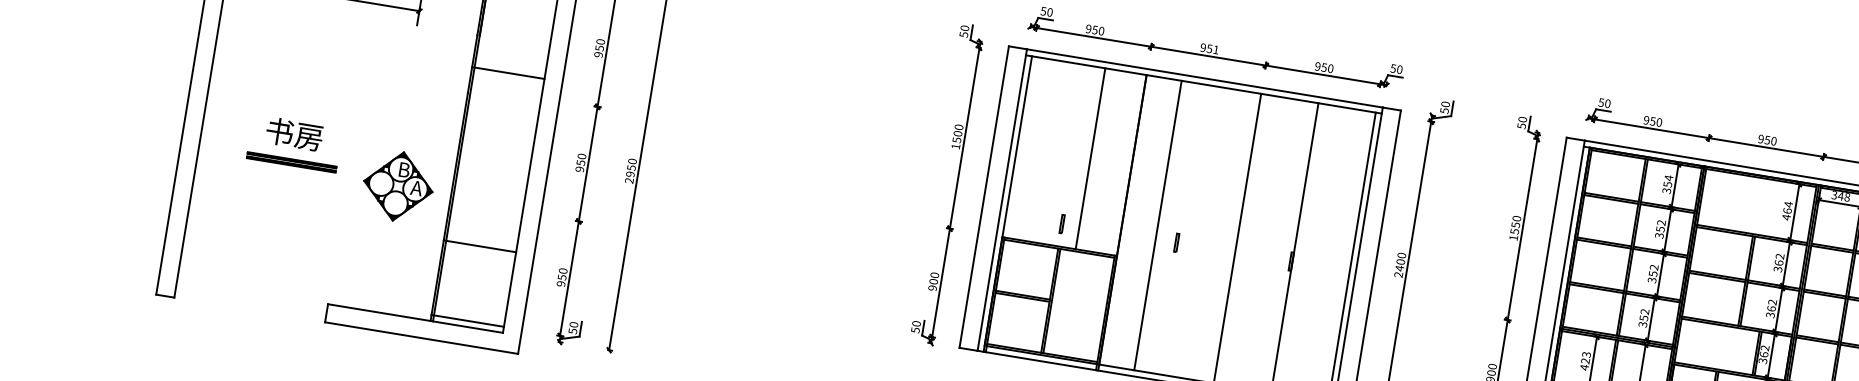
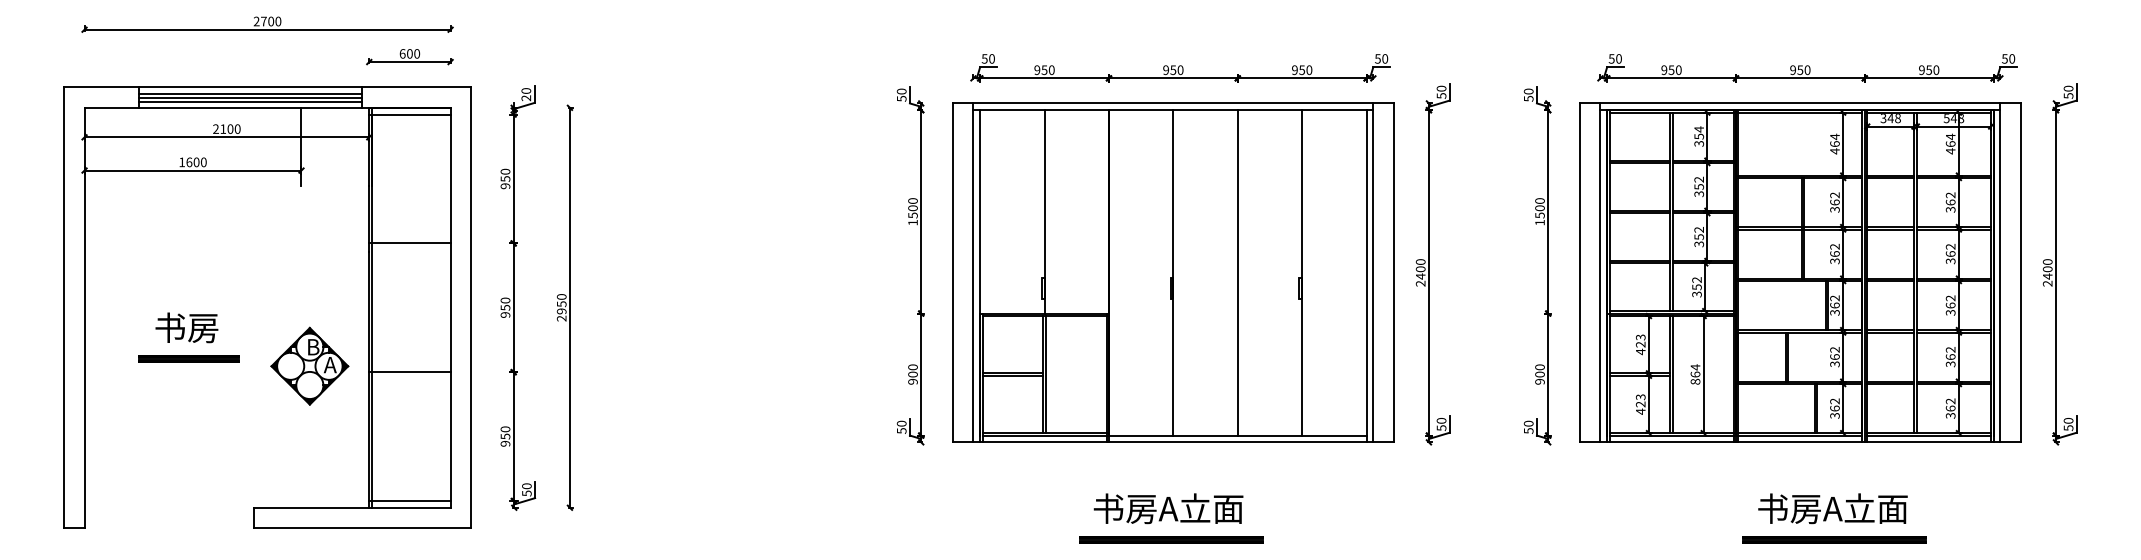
text: (1216, 50) -> (1180, 70), 951 -> 950
line: (507, 73) -> (409, 243), moved
line: (1090, 158) -> (1044, 211), moved
line: (1158, 225) -> (1173, 272), moved
text: (1515, 225) -> (1539, 208), 1550 -> 1500
line: (479, 246) -> (409, 372), moved

